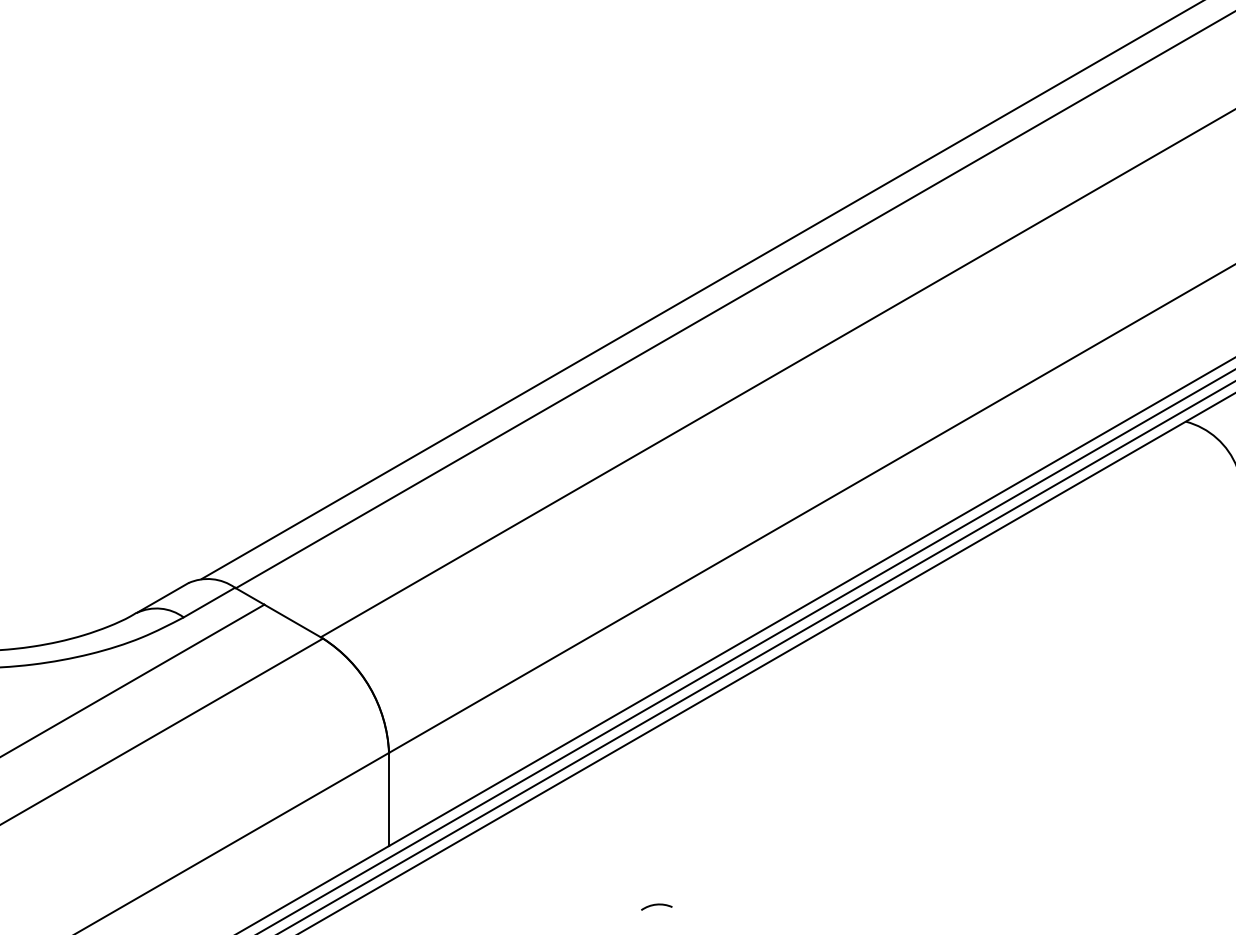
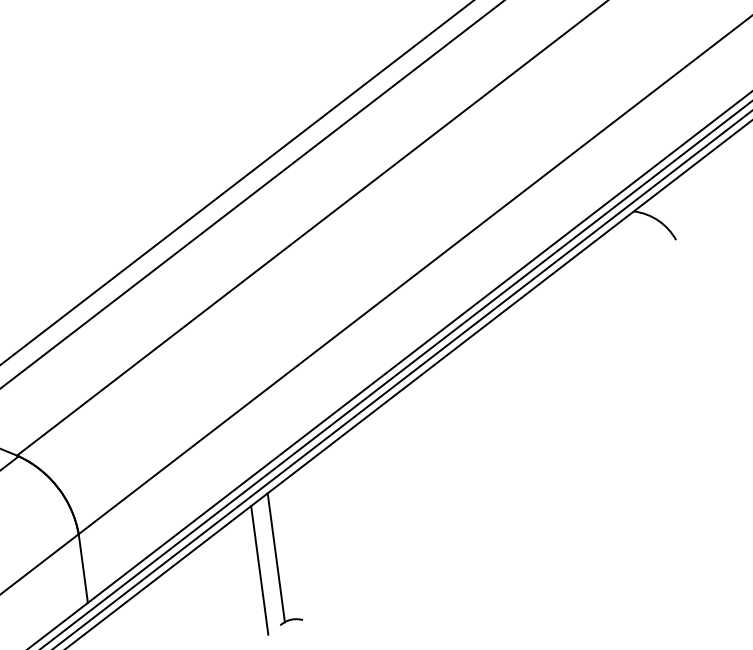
line: (648, 819) -> (276, 557), added
line: (623, 833) -> (259, 570), added

